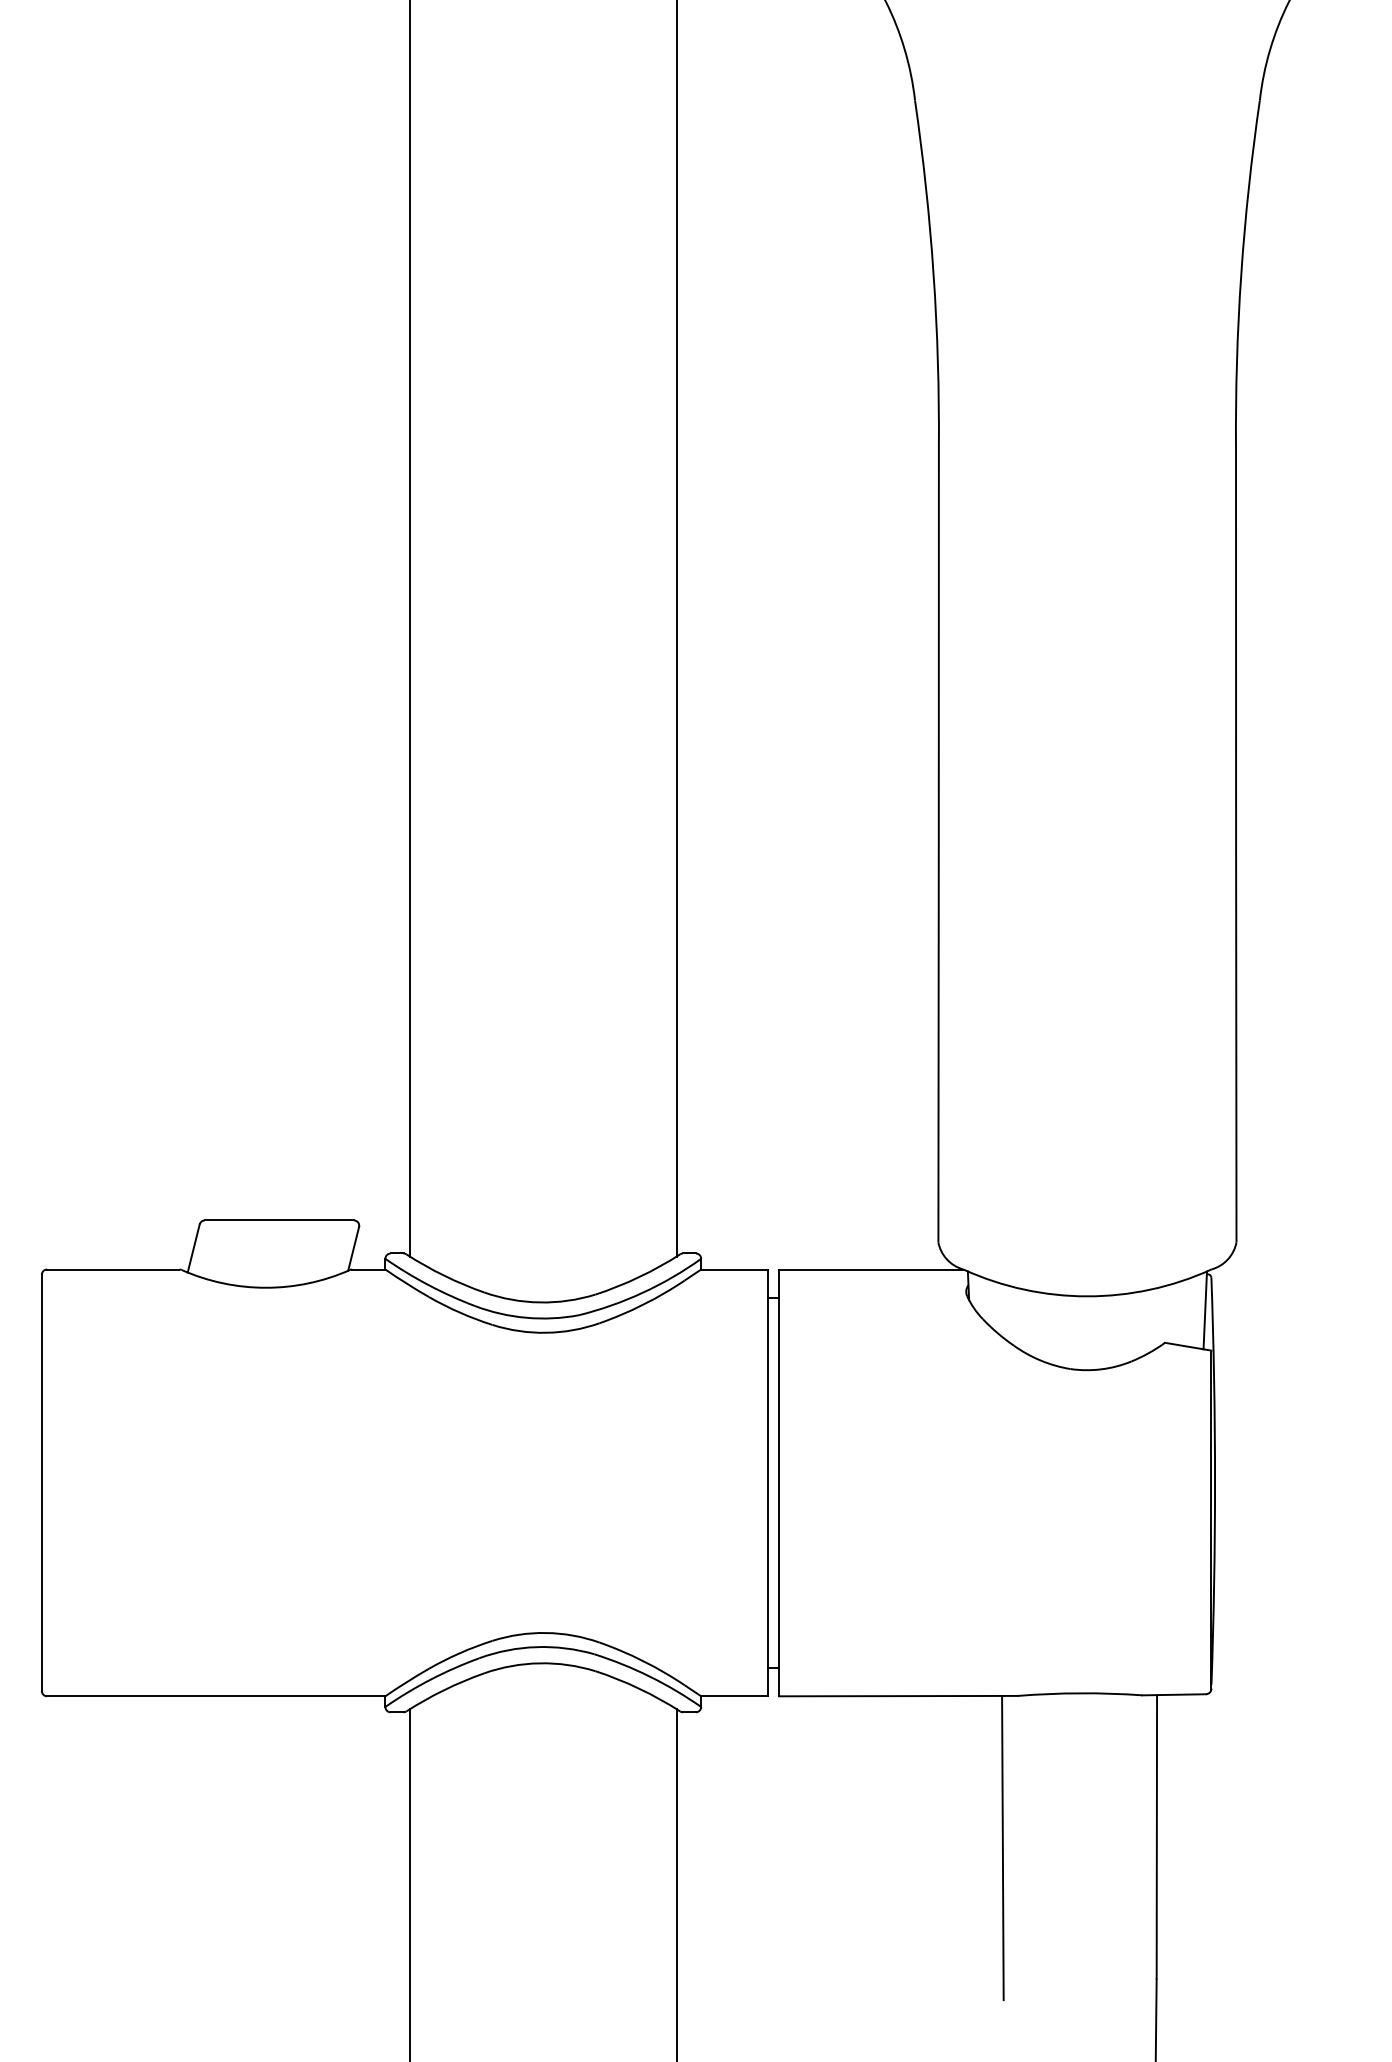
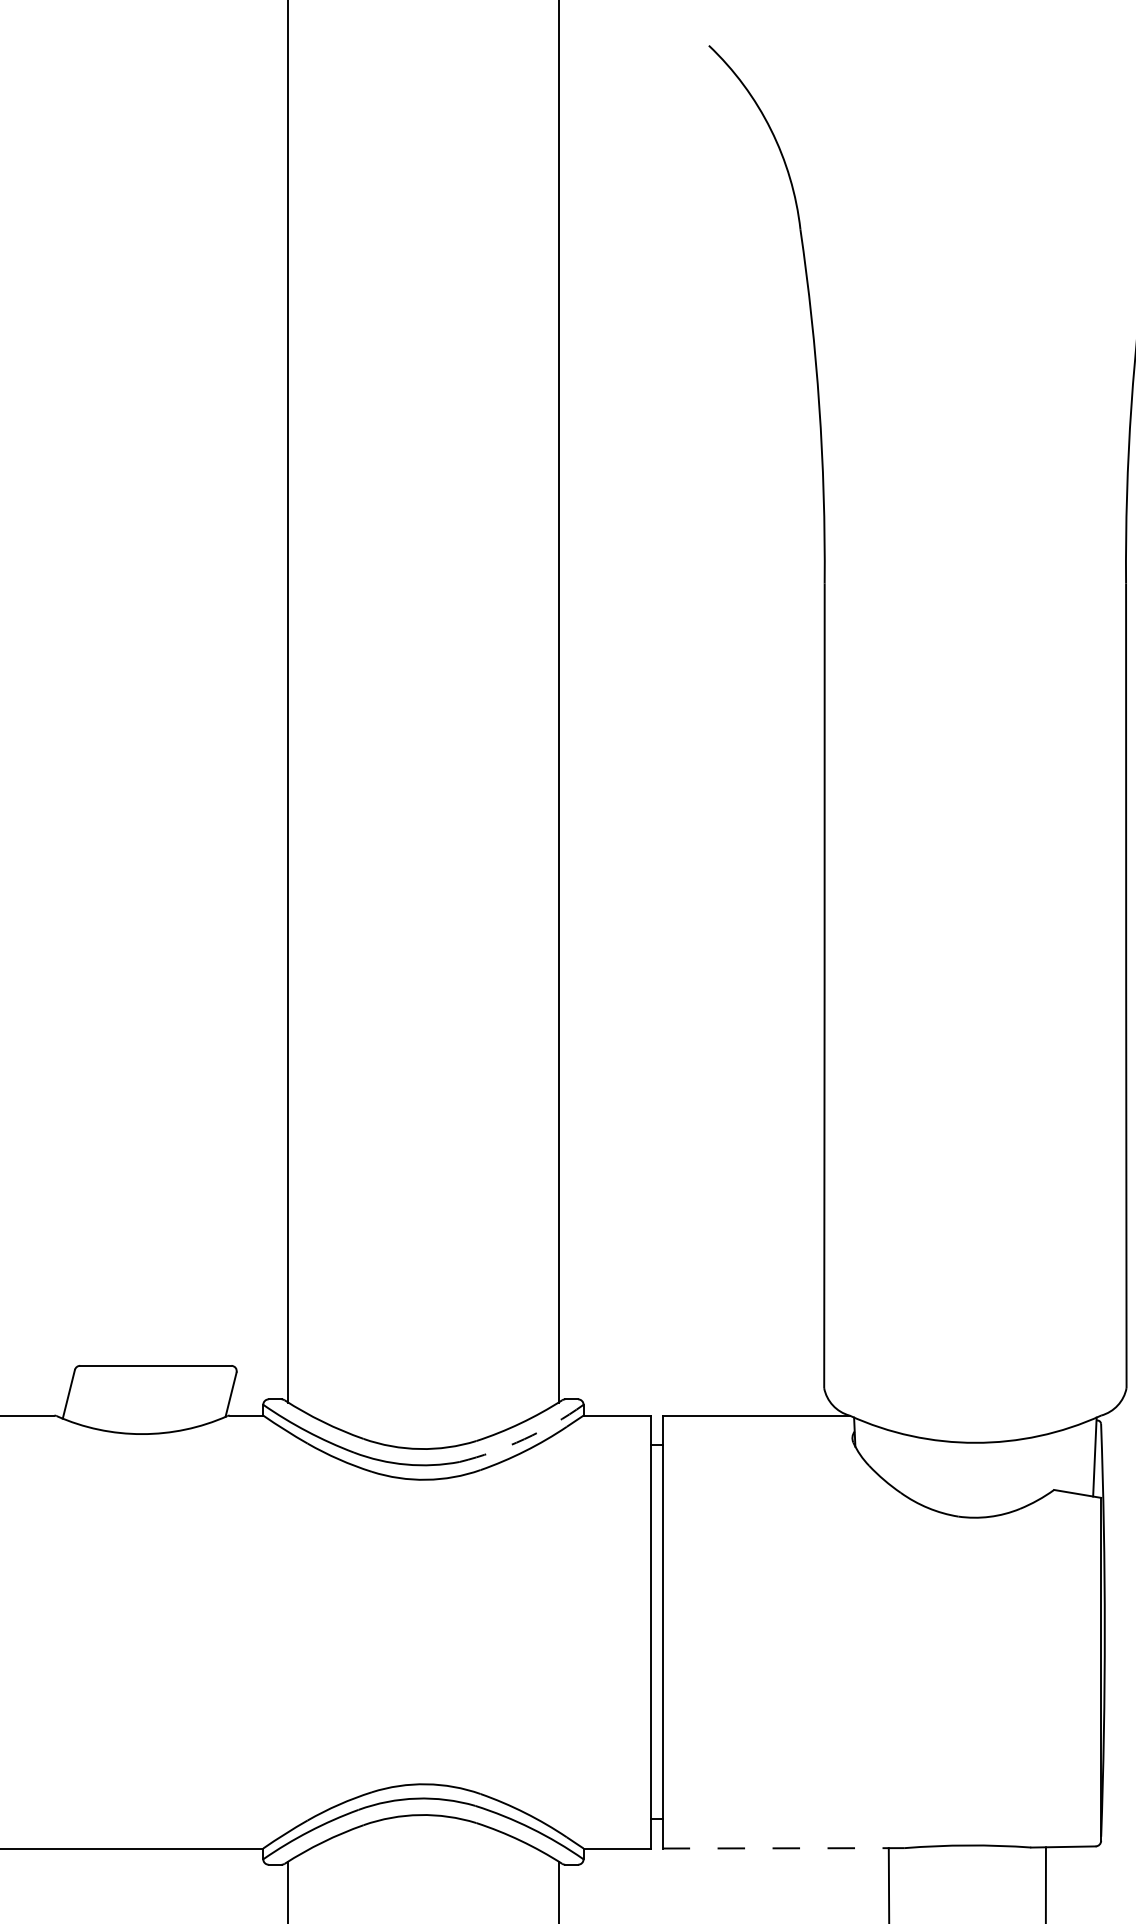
arc: (642, 1292) -> (524, 1438), solid -> dashed
line: (898, 1696) -> (783, 1848), solid -> dashed

